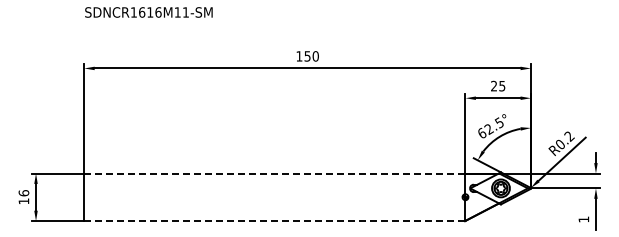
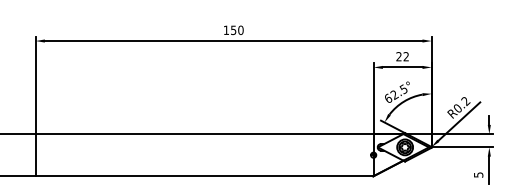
text: (502, 85) -> (406, 56), 25 -> 22
line: (274, 173) -> (204, 134), dashed -> solid
text: (583, 219) -> (478, 174), 1 -> 5
line: (274, 221) -> (204, 176), dashed -> solid

